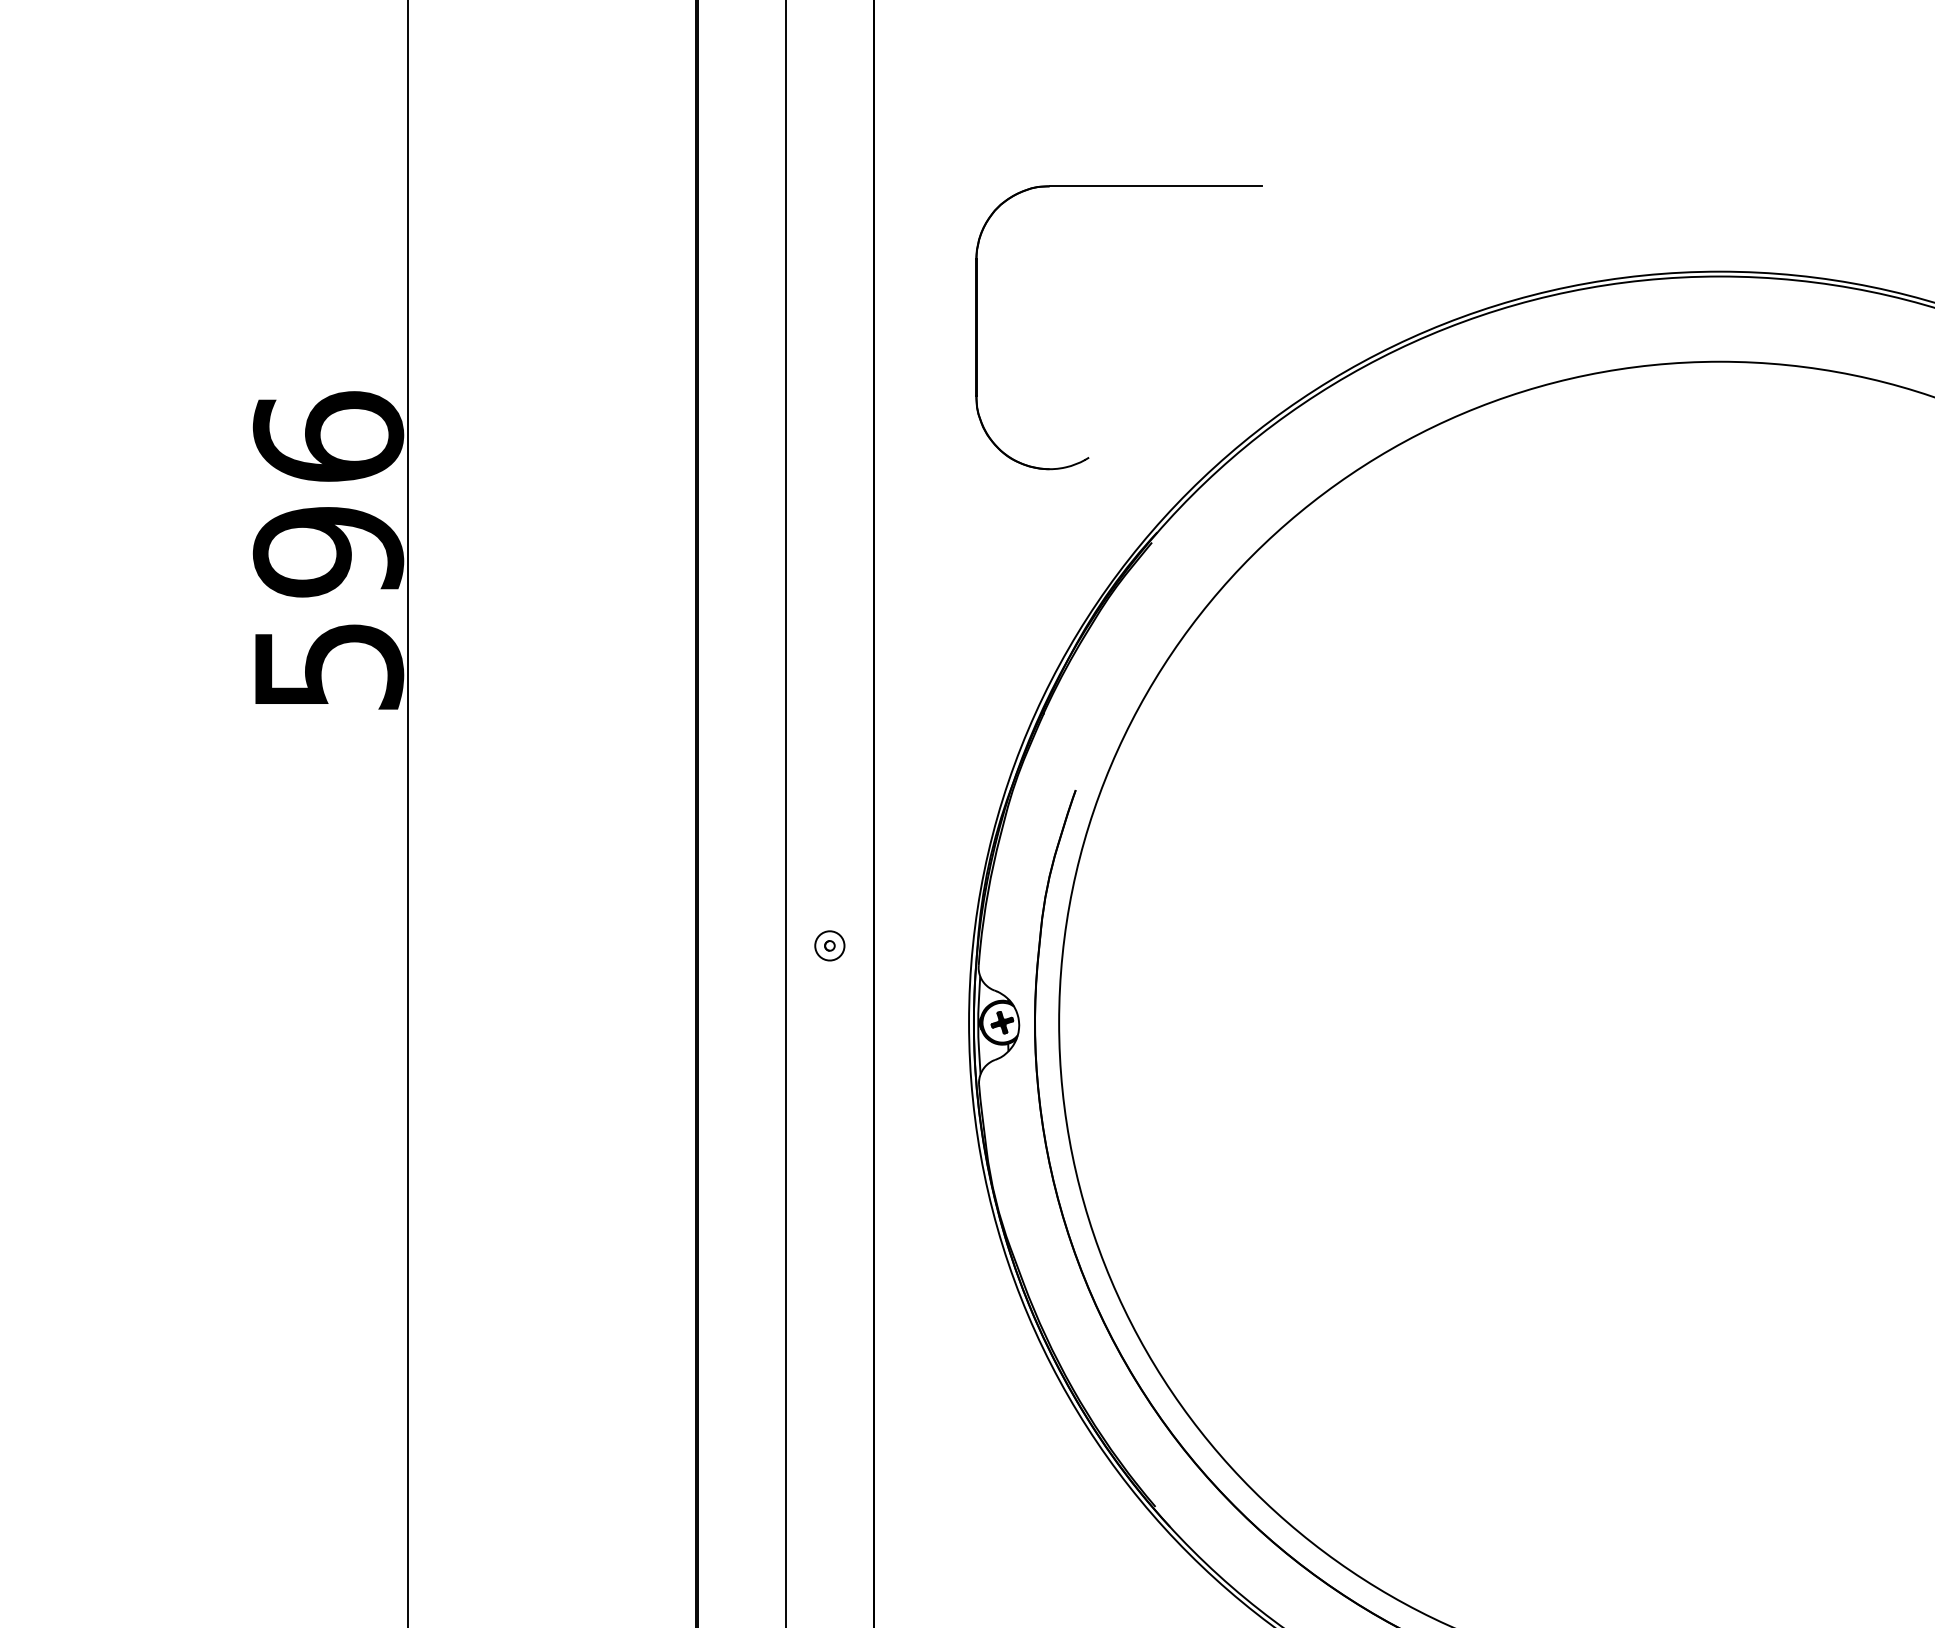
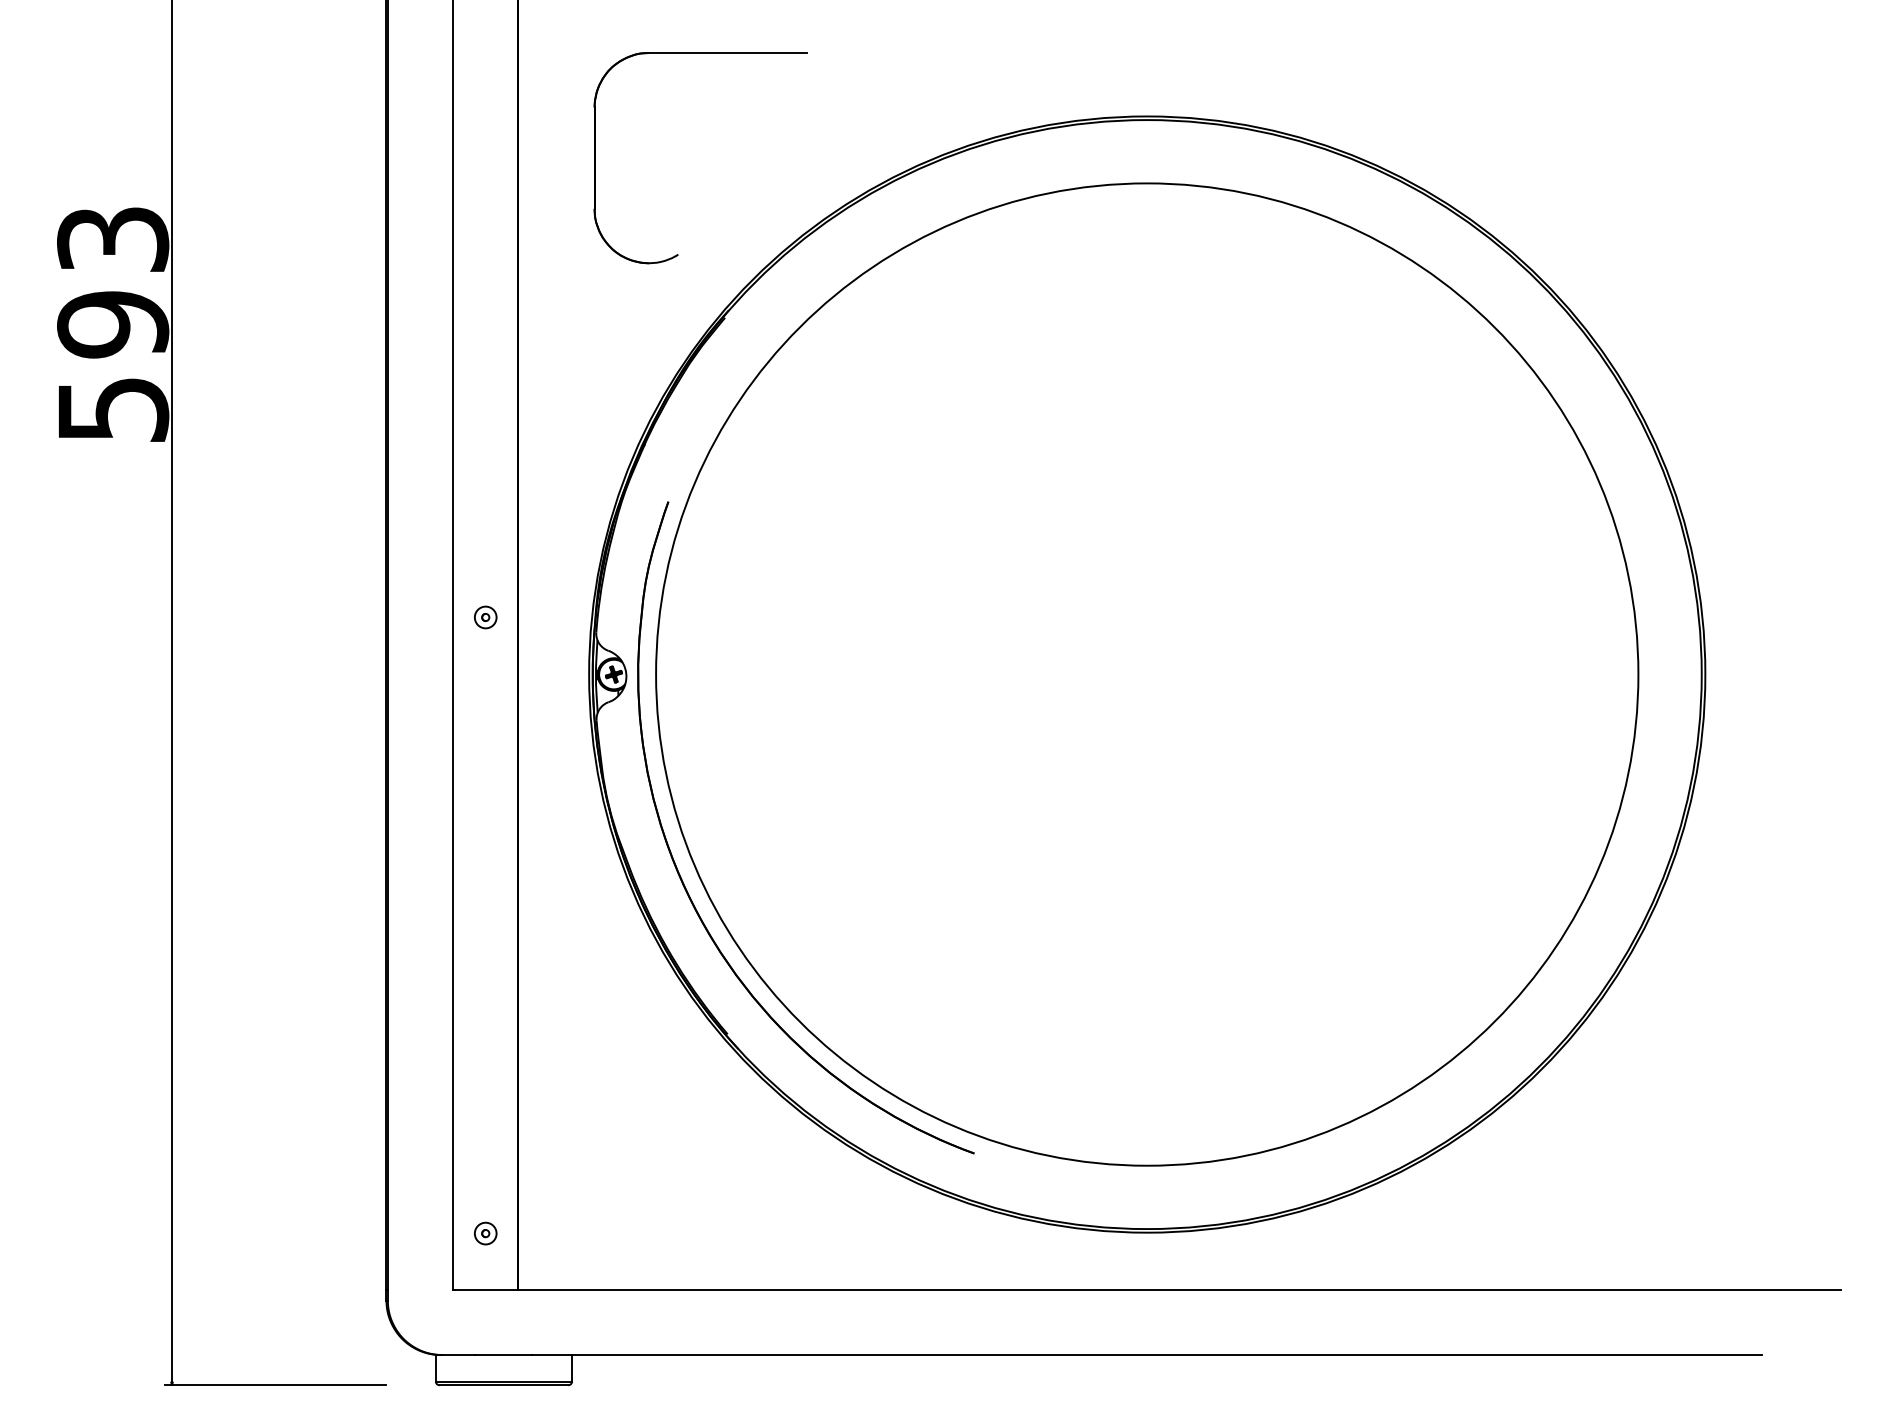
text: (328, 435) -> (113, 238), 596 -> 593

